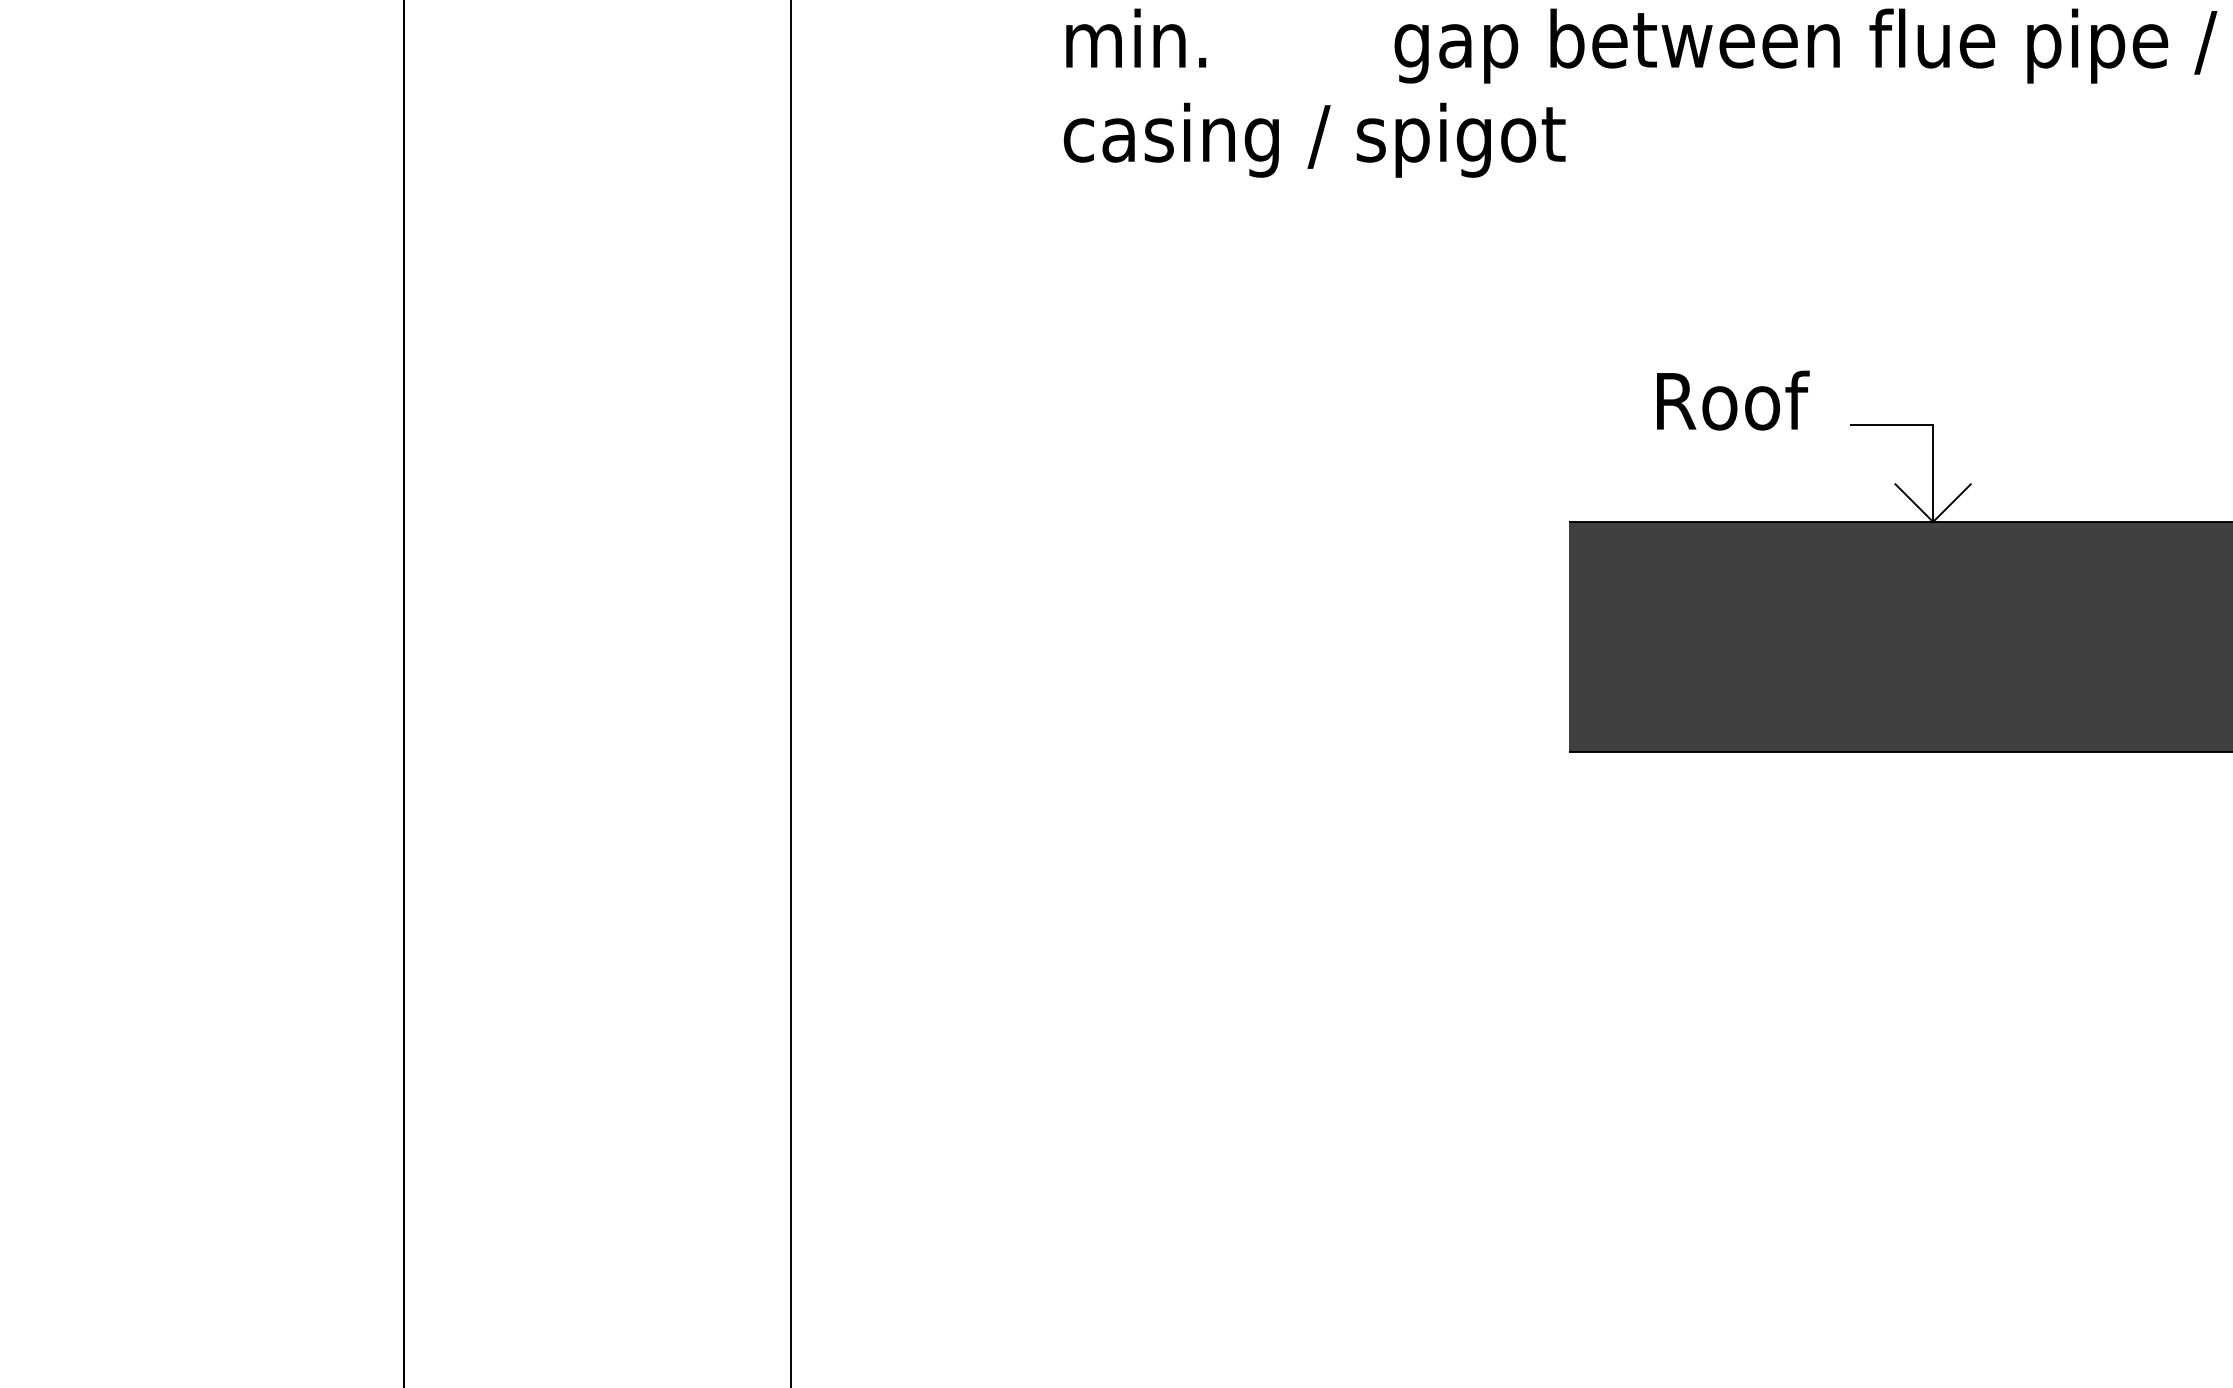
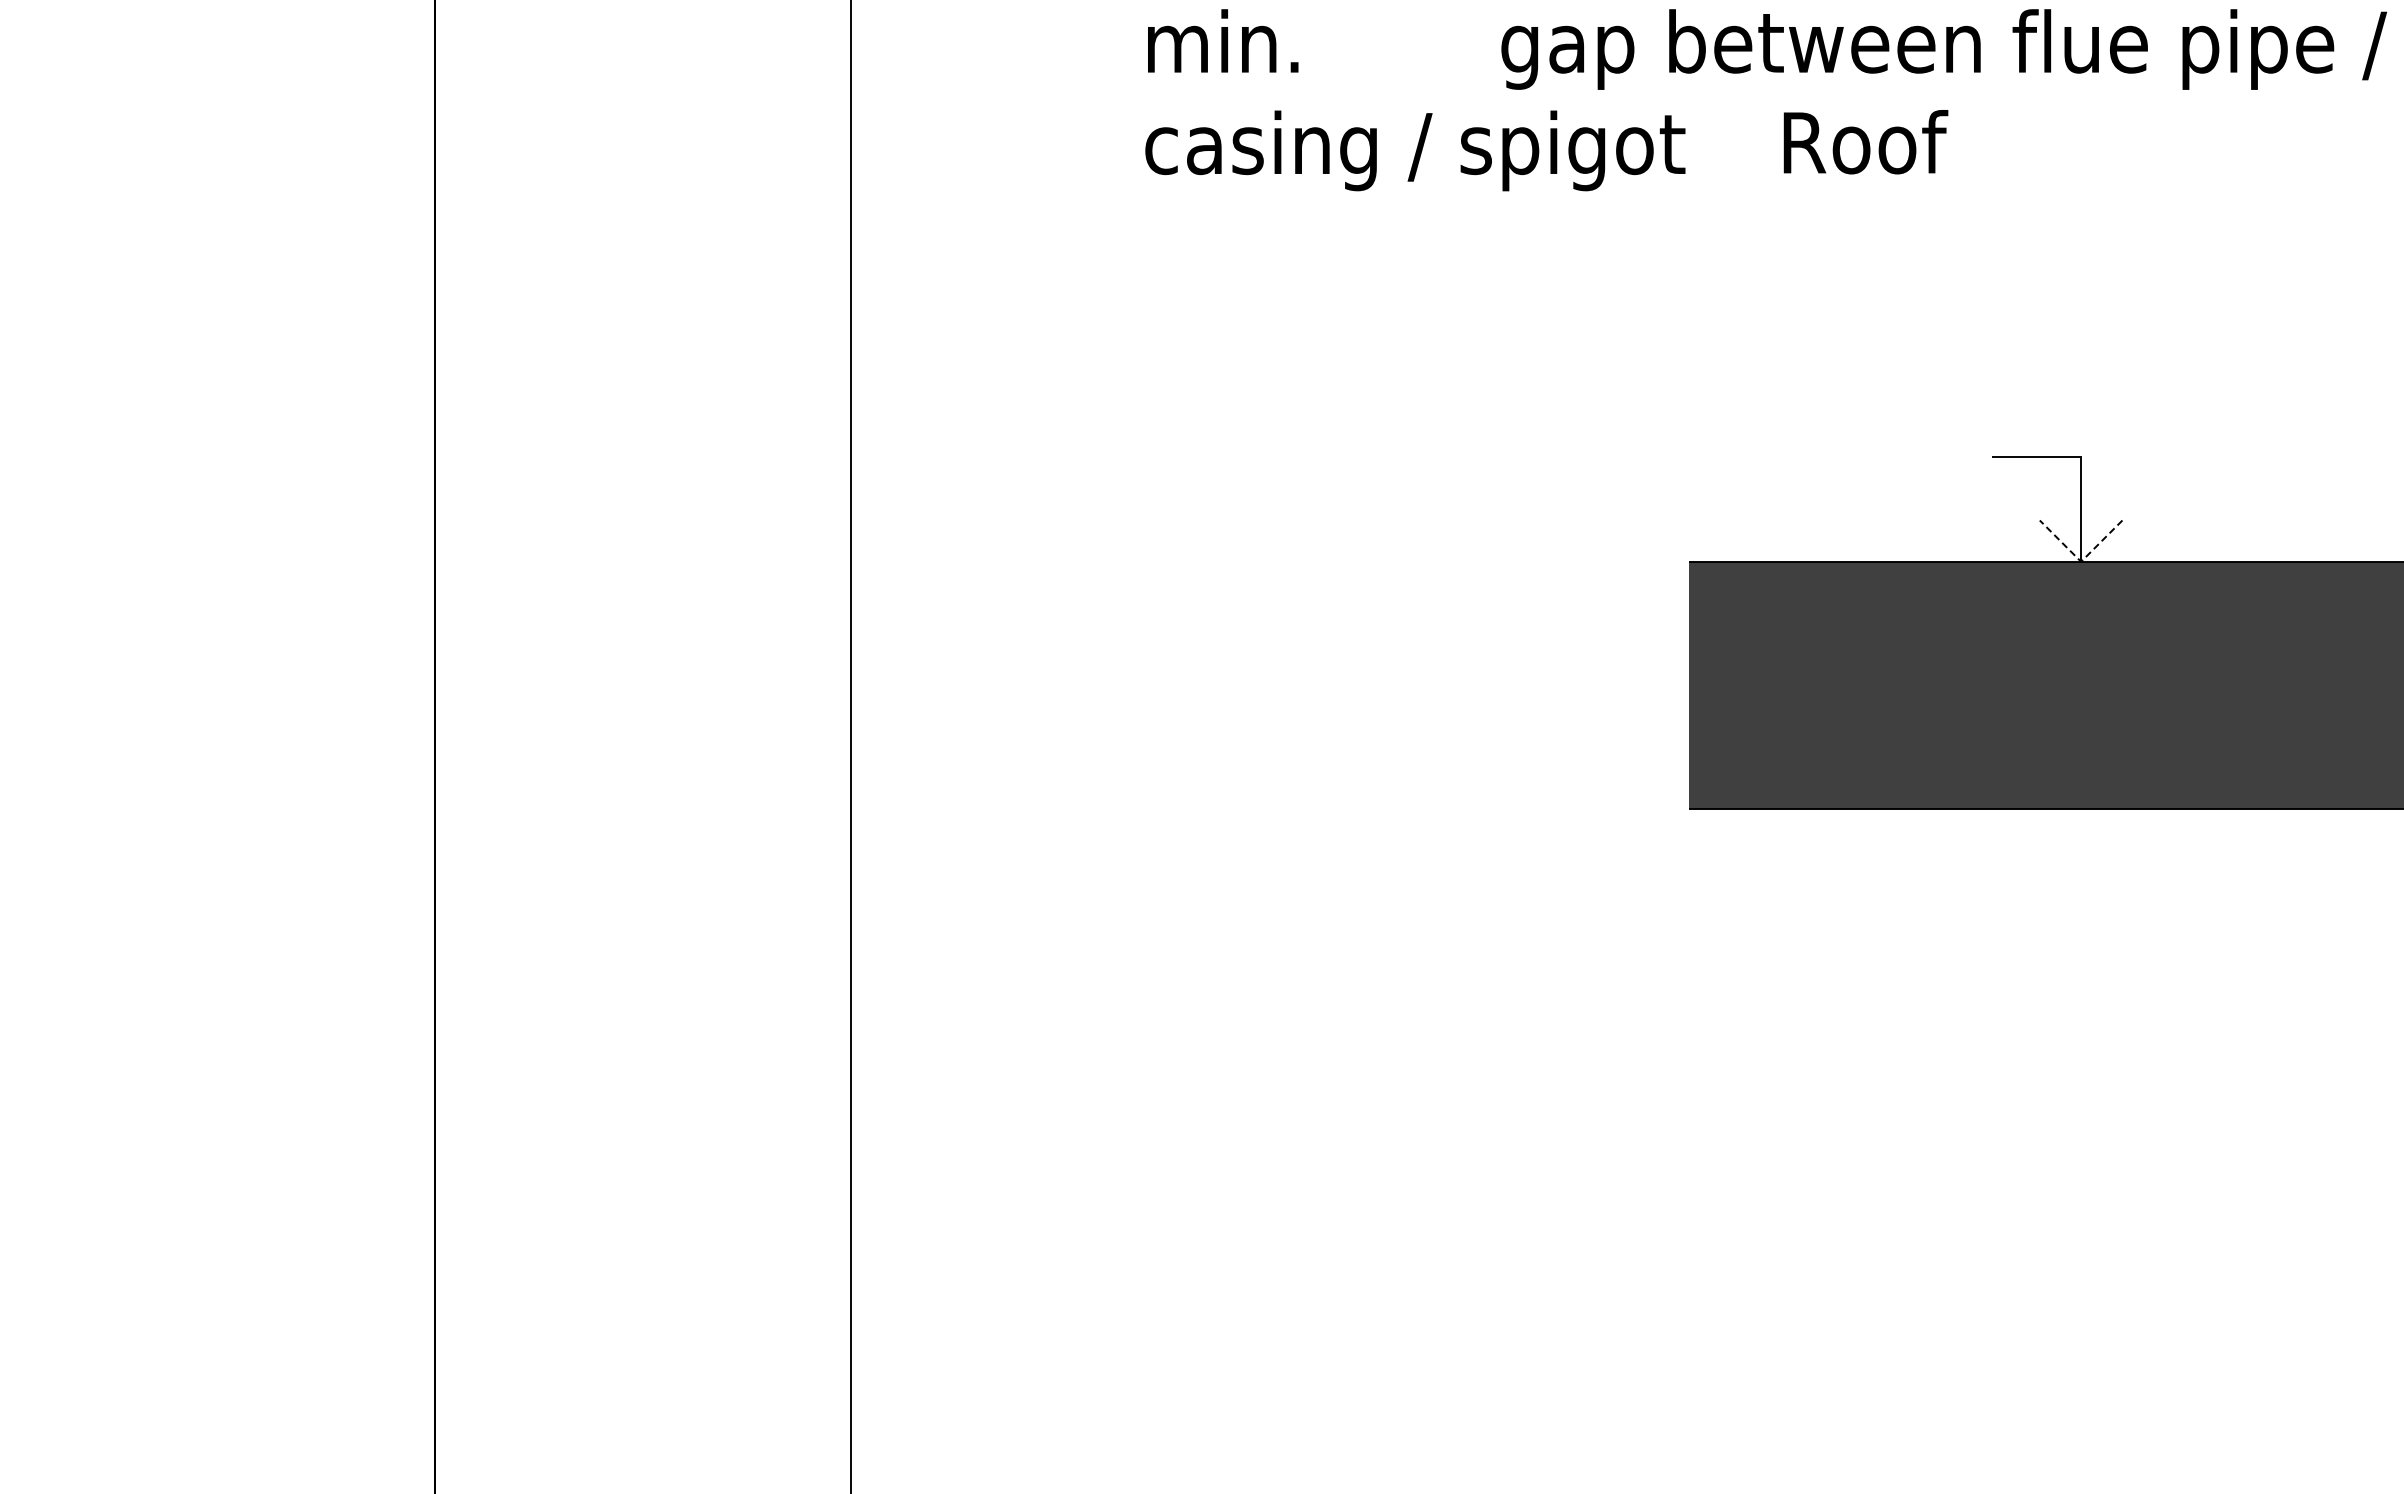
text: (1732, 400) -> (1865, 142), moved
line: (1933, 521) -> (2081, 561), solid -> dashed

